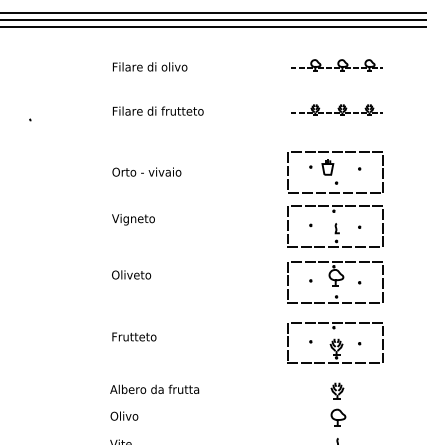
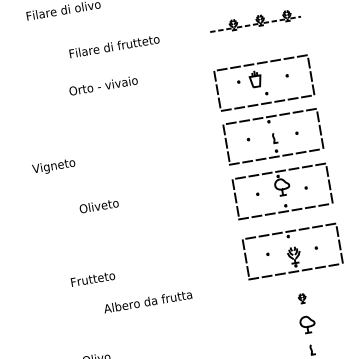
text: (158, 110) -> (114, 45), moved
text: (146, 171) -> (103, 85), moved
text: (133, 219) -> (53, 166), moved
text: (131, 274) -> (99, 205), moved
text: (154, 388) -> (147, 300), moved
part: (337, 390) -> (302, 297), size x0.6

